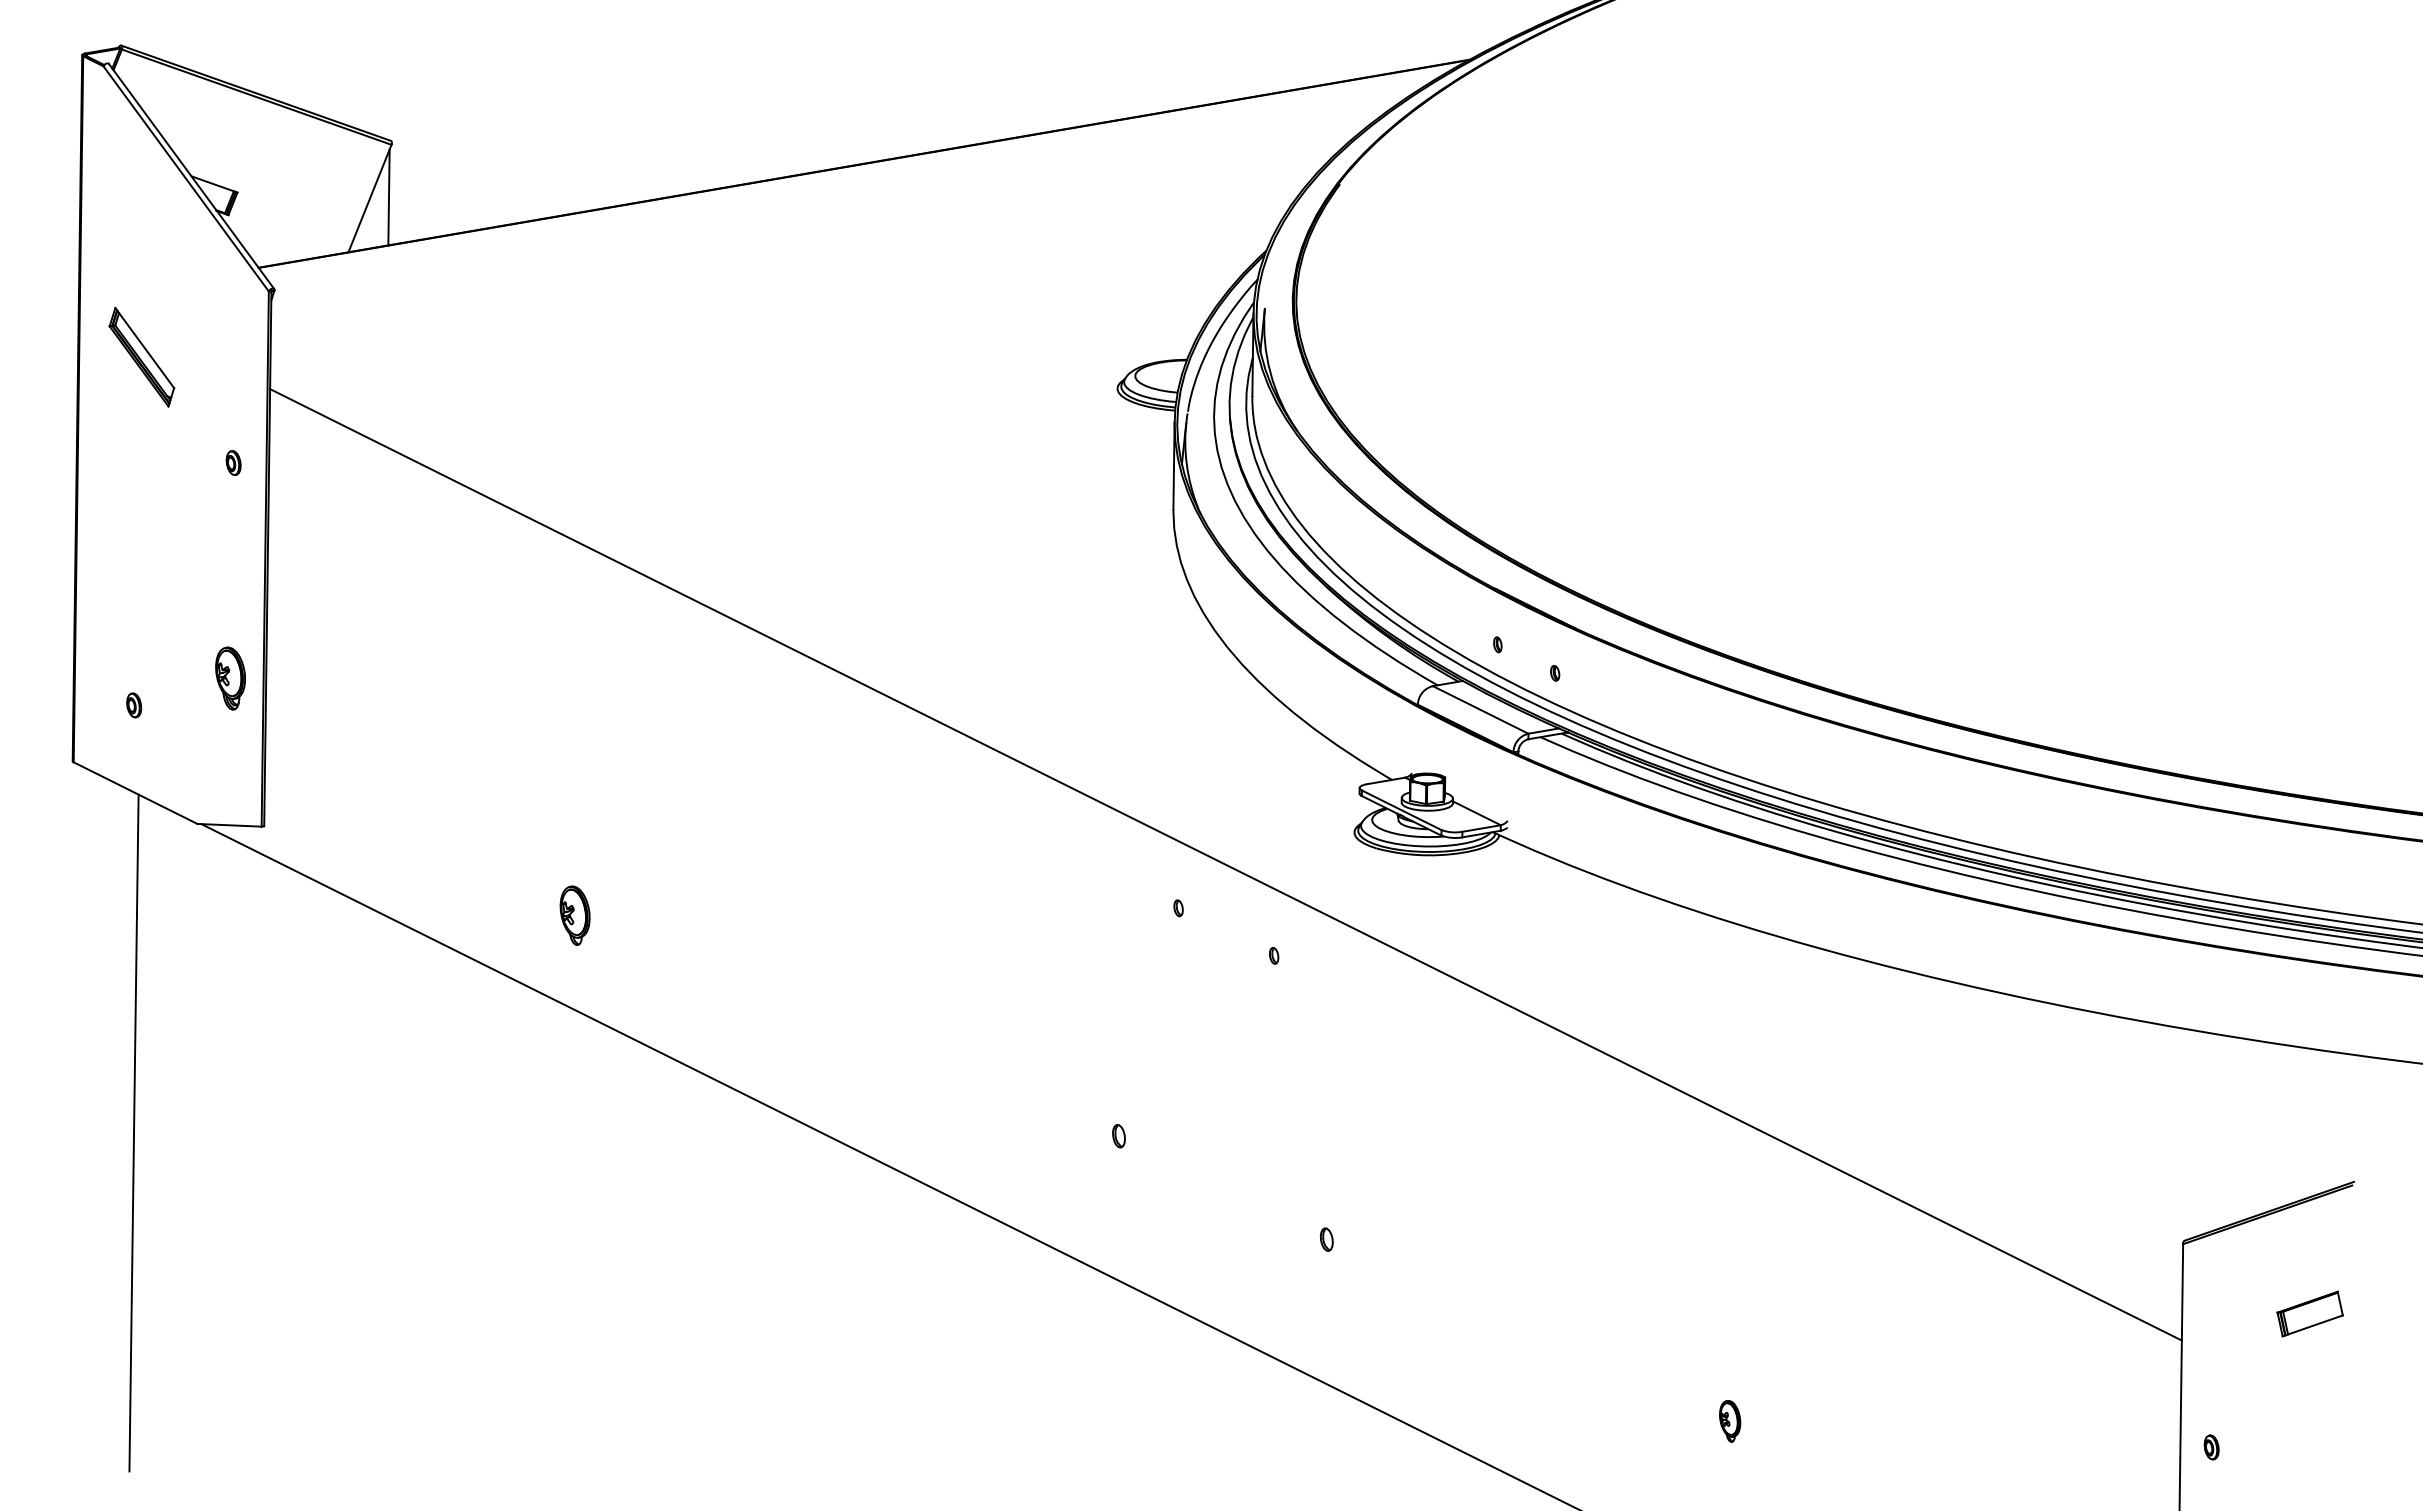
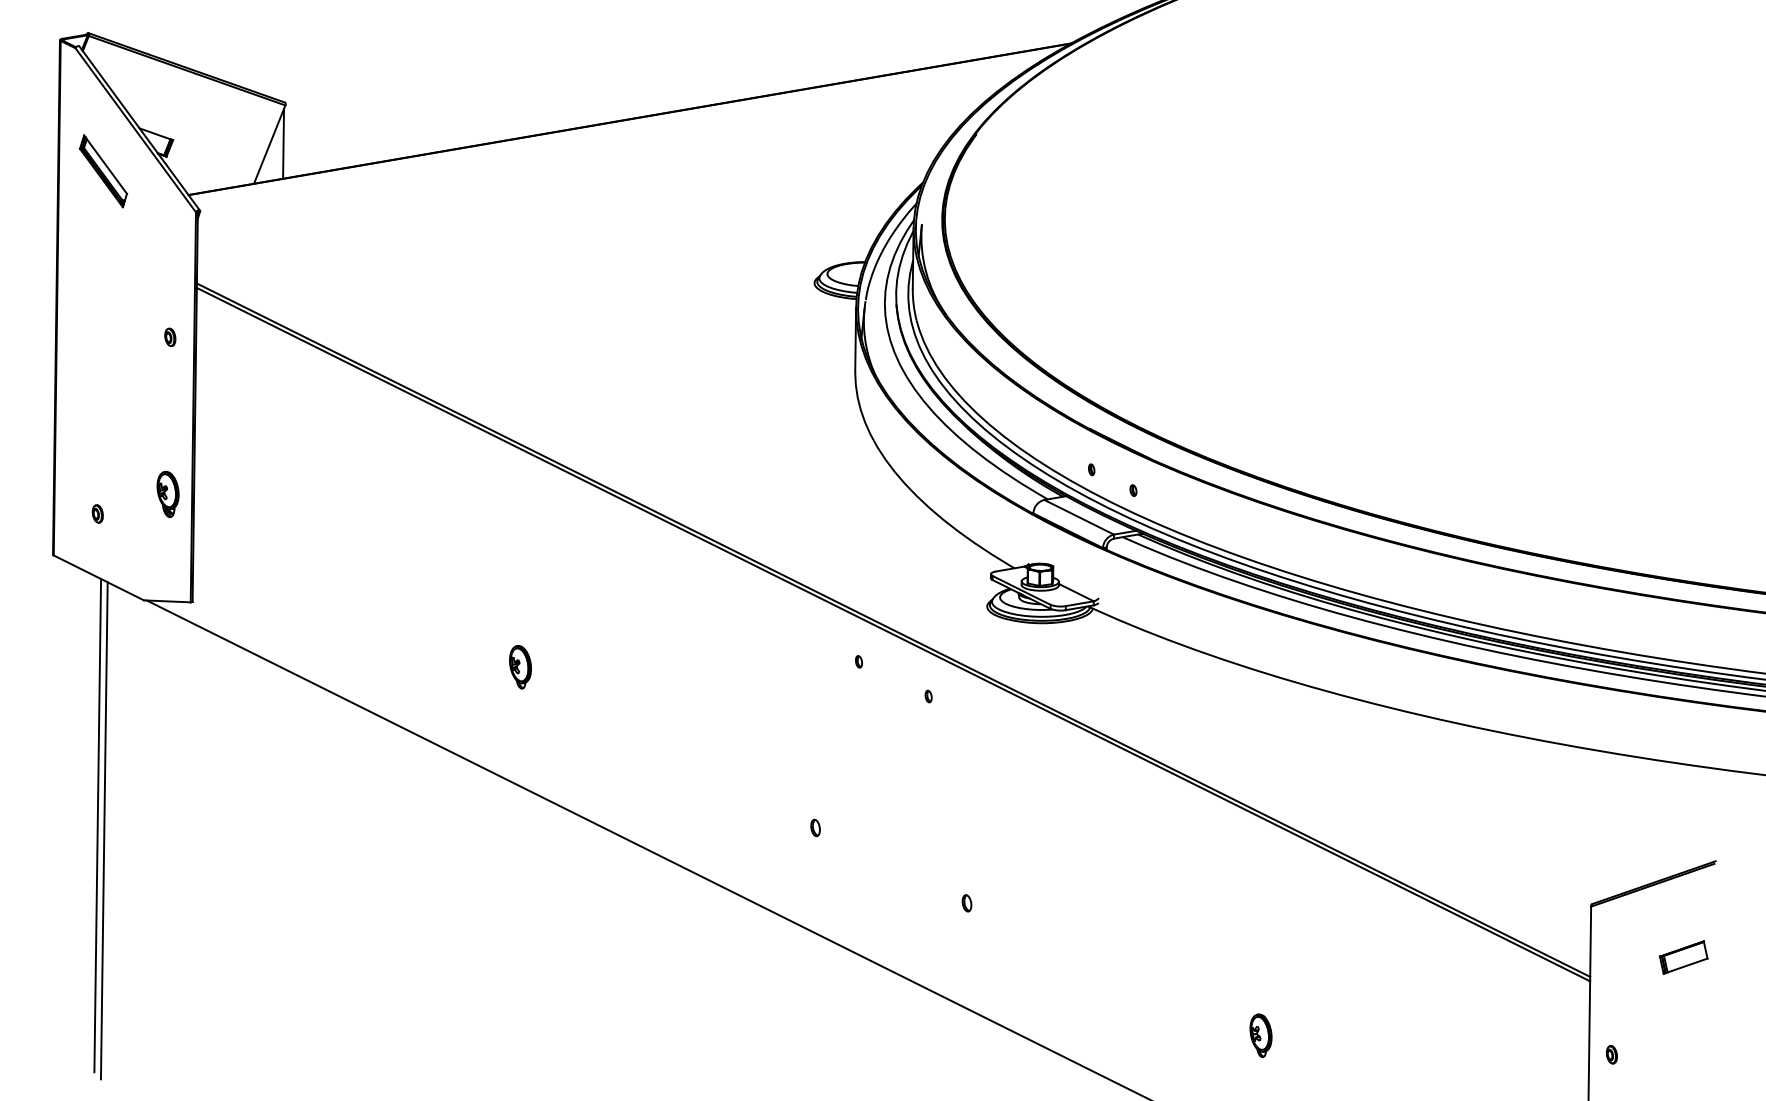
part: (141, 357) -> (103, 171), moved
line: (1225, 870) -> (893, 634), added
part: (574, 915) -> (520, 667), moved
line: (142, 1140) -> (103, 831), added
part: (1729, 1421) -> (1260, 1035), size x1.43

